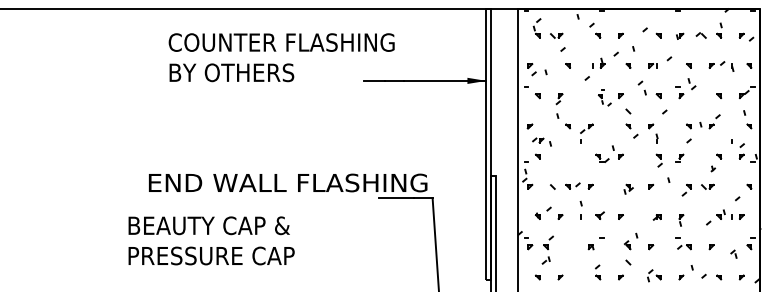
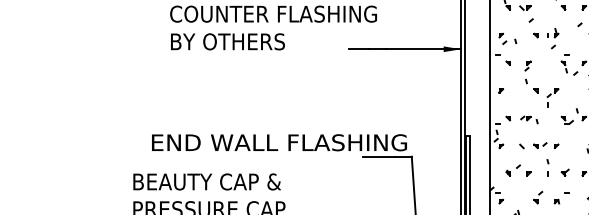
part: (598, 62) -> (552, 32), moved
part: (604, 97) -> (569, 64), size x1.43
part: (541, 141) -> (528, 119), moved
part: (548, 242) -> (538, 197), moved

